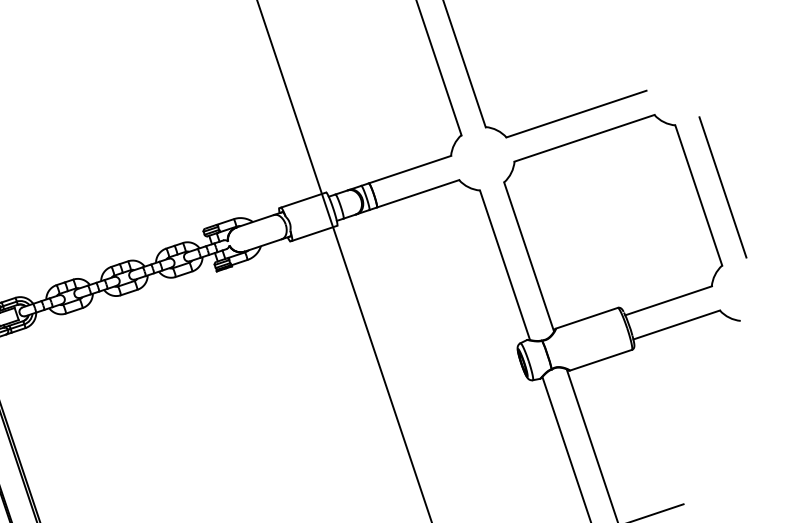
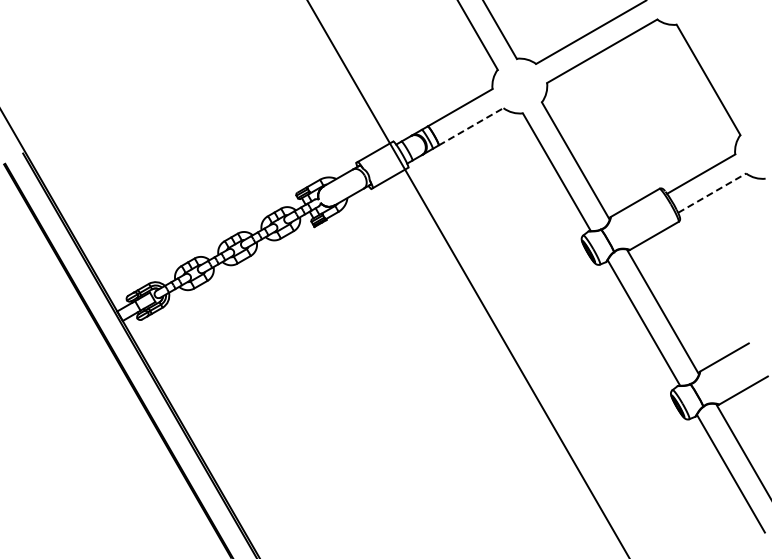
line: (722, 186) -> (727, 68), removed
line: (418, 193) -> (471, 126), solid -> dashed
line: (677, 324) -> (712, 192), solid -> dashed

